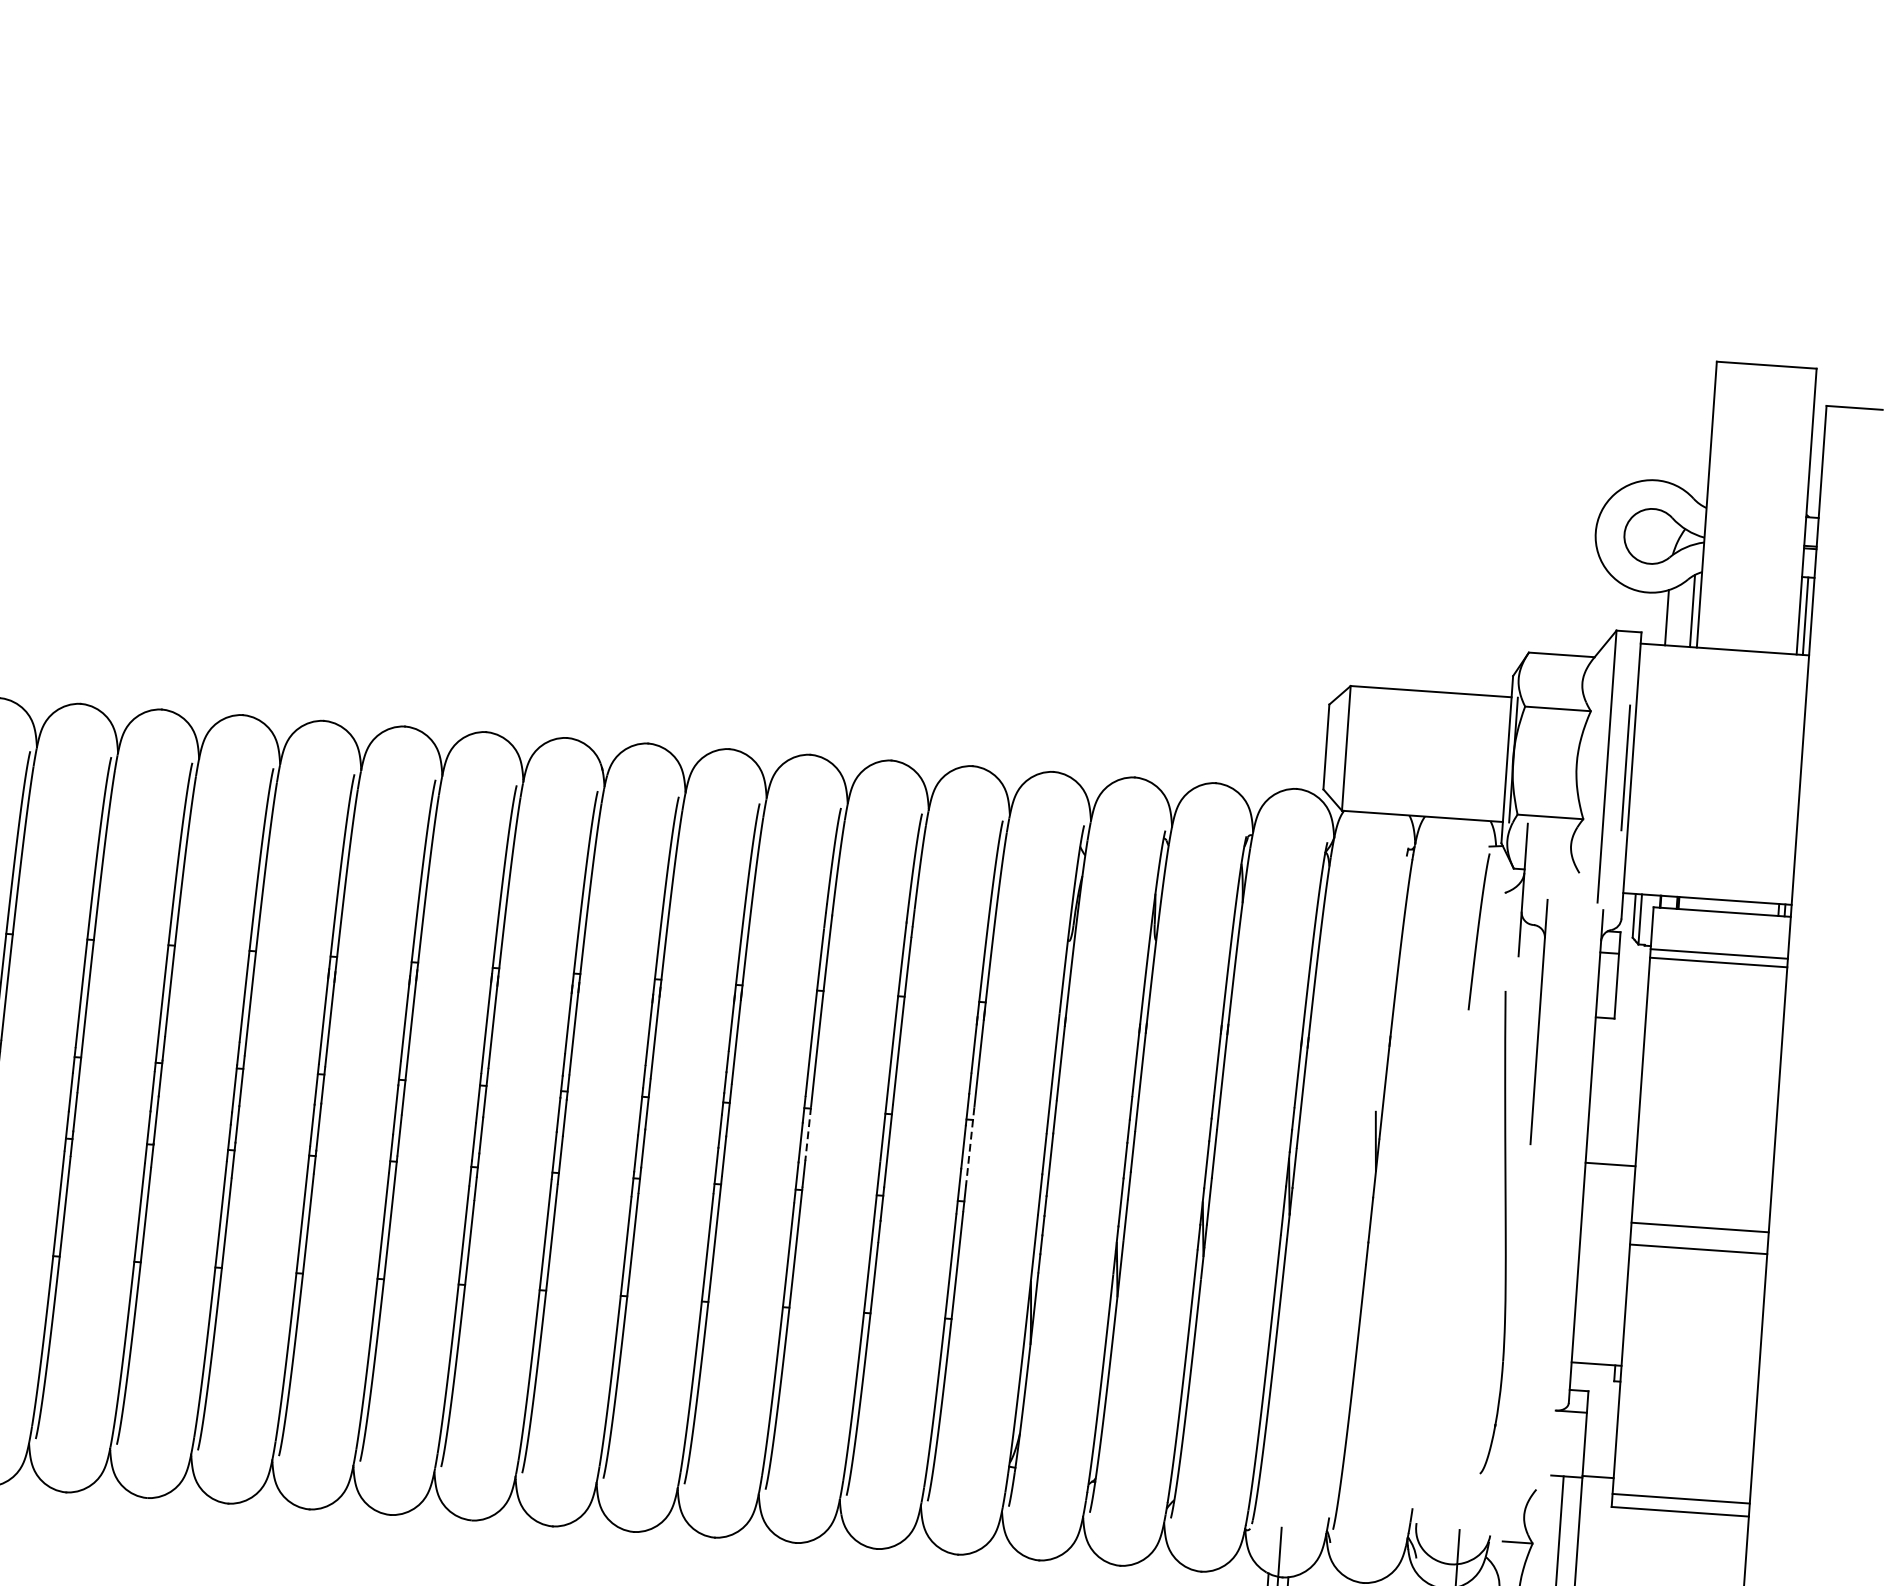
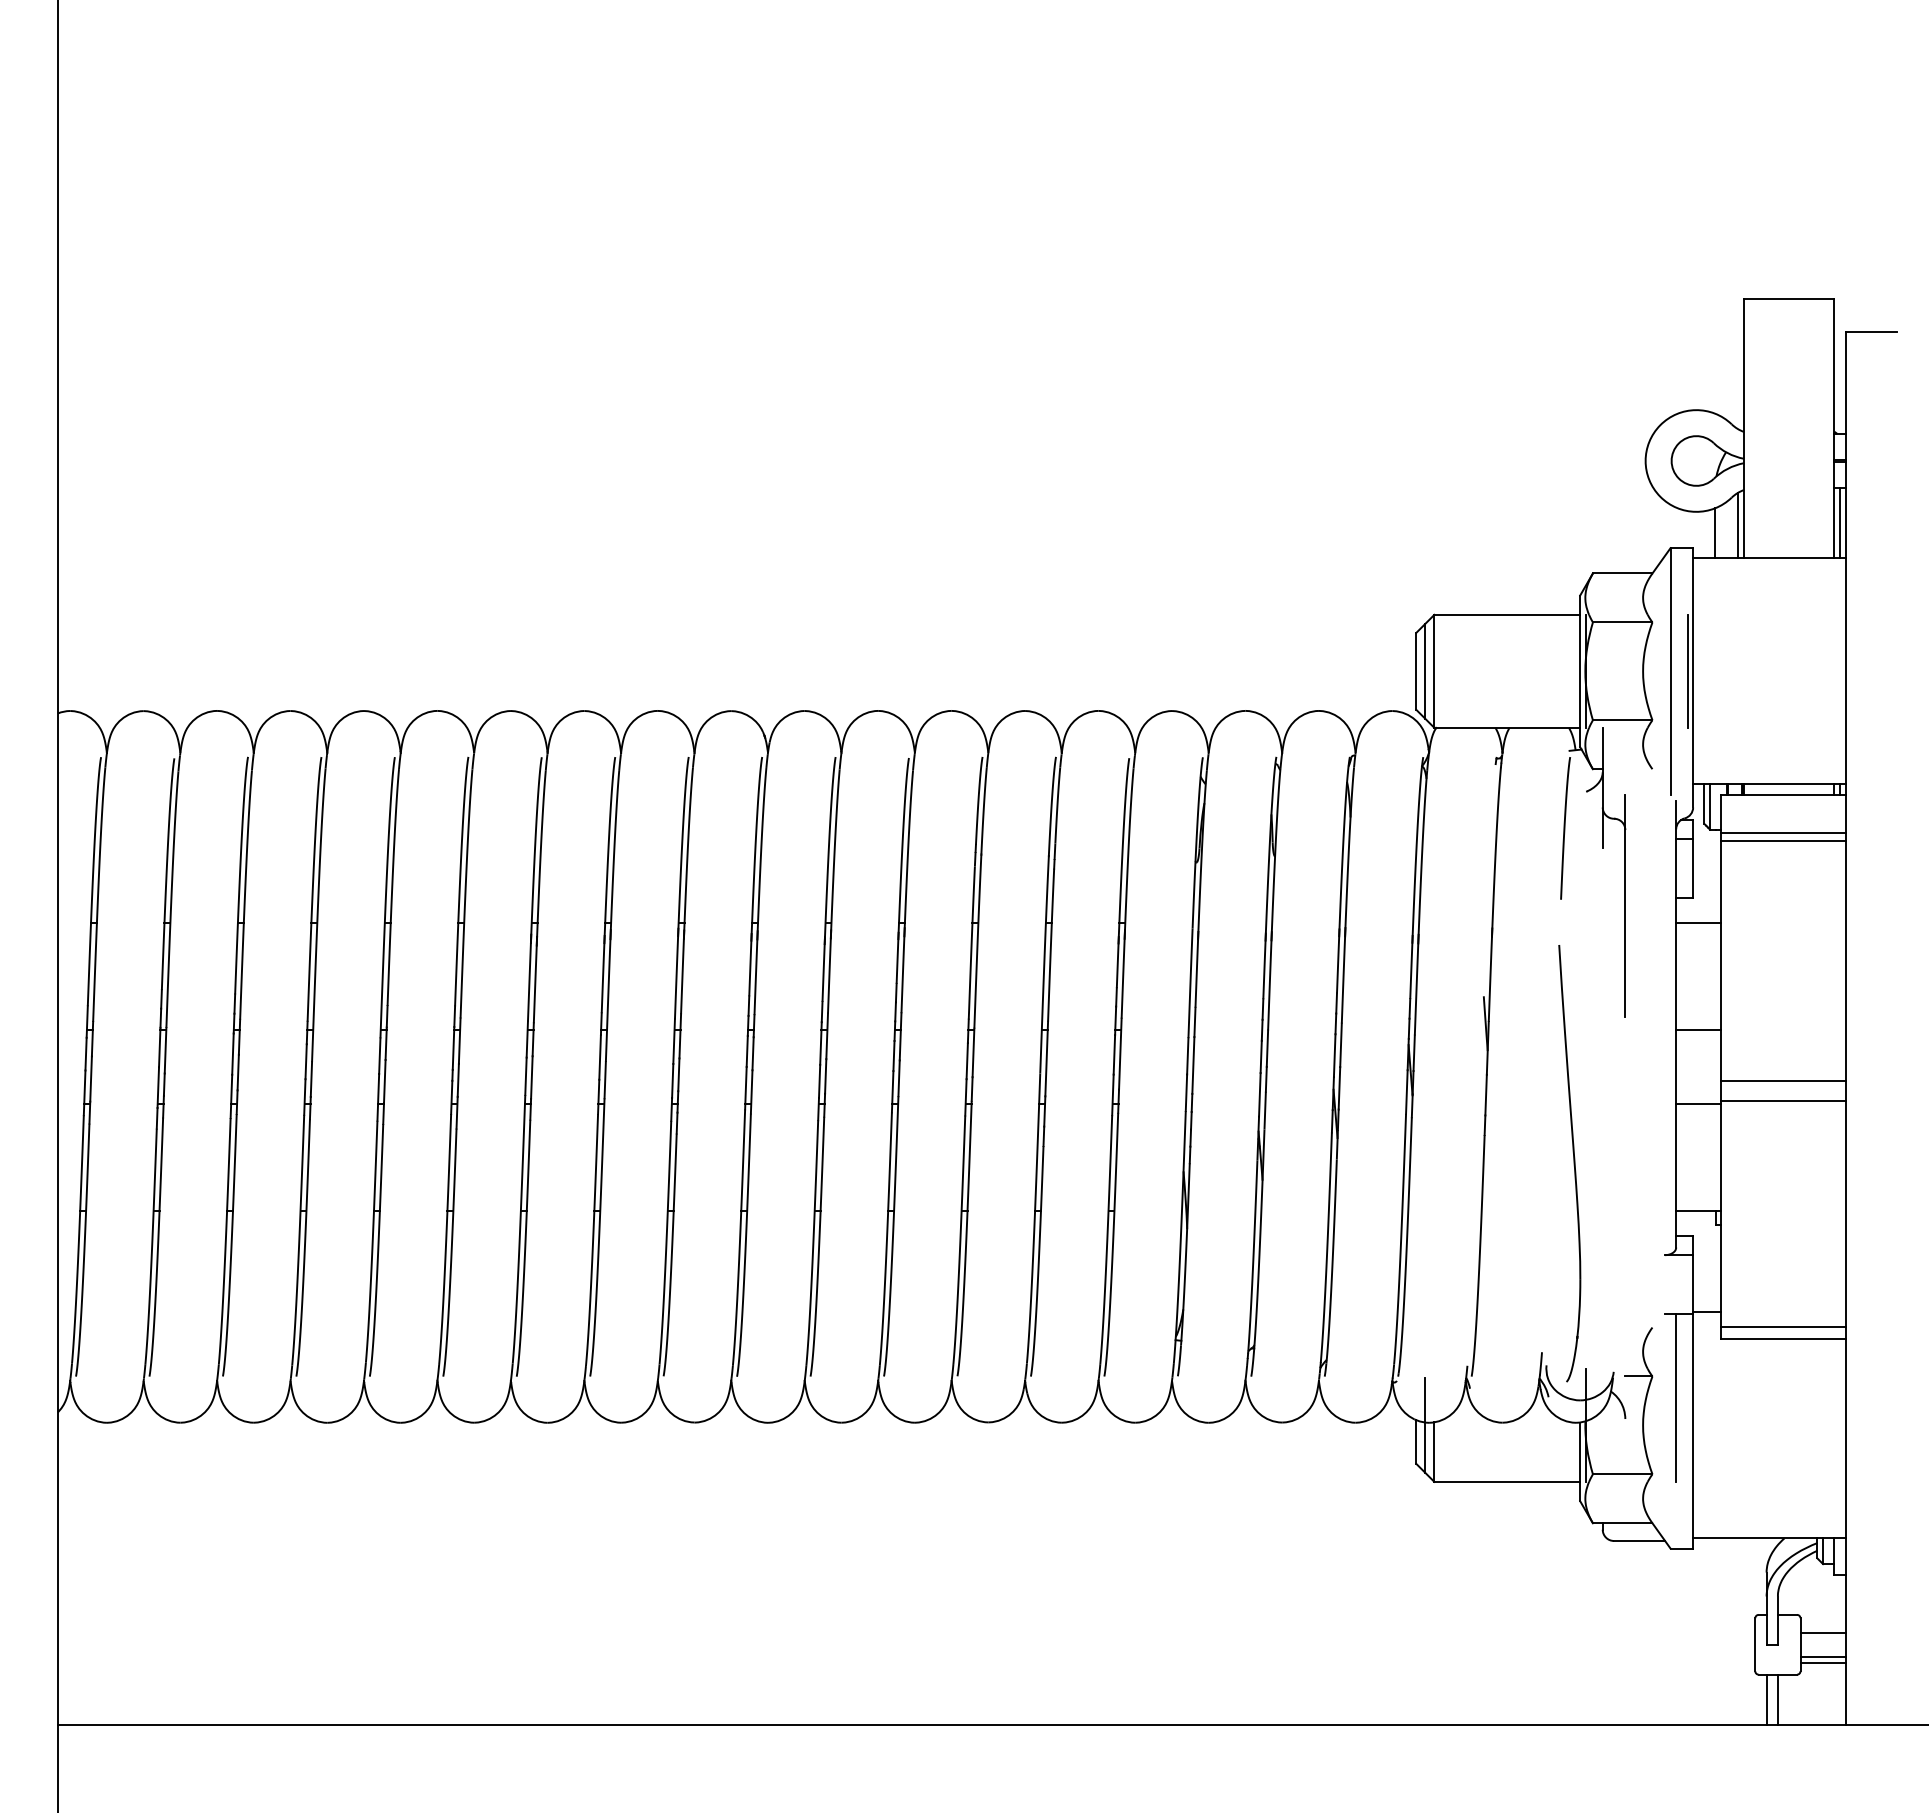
line: (1336, 747) -> (1425, 671), added
line: (1618, 1047) -> (1698, 923), added
line: (808, 1134) -> (973, 1053), dashed -> solid
line: (970, 1147) -> (1120, 1054), dashed -> solid
part: (1500, 1232) -> (1569, 1163), moved
line: (1604, 1245) -> (1698, 1103), added

